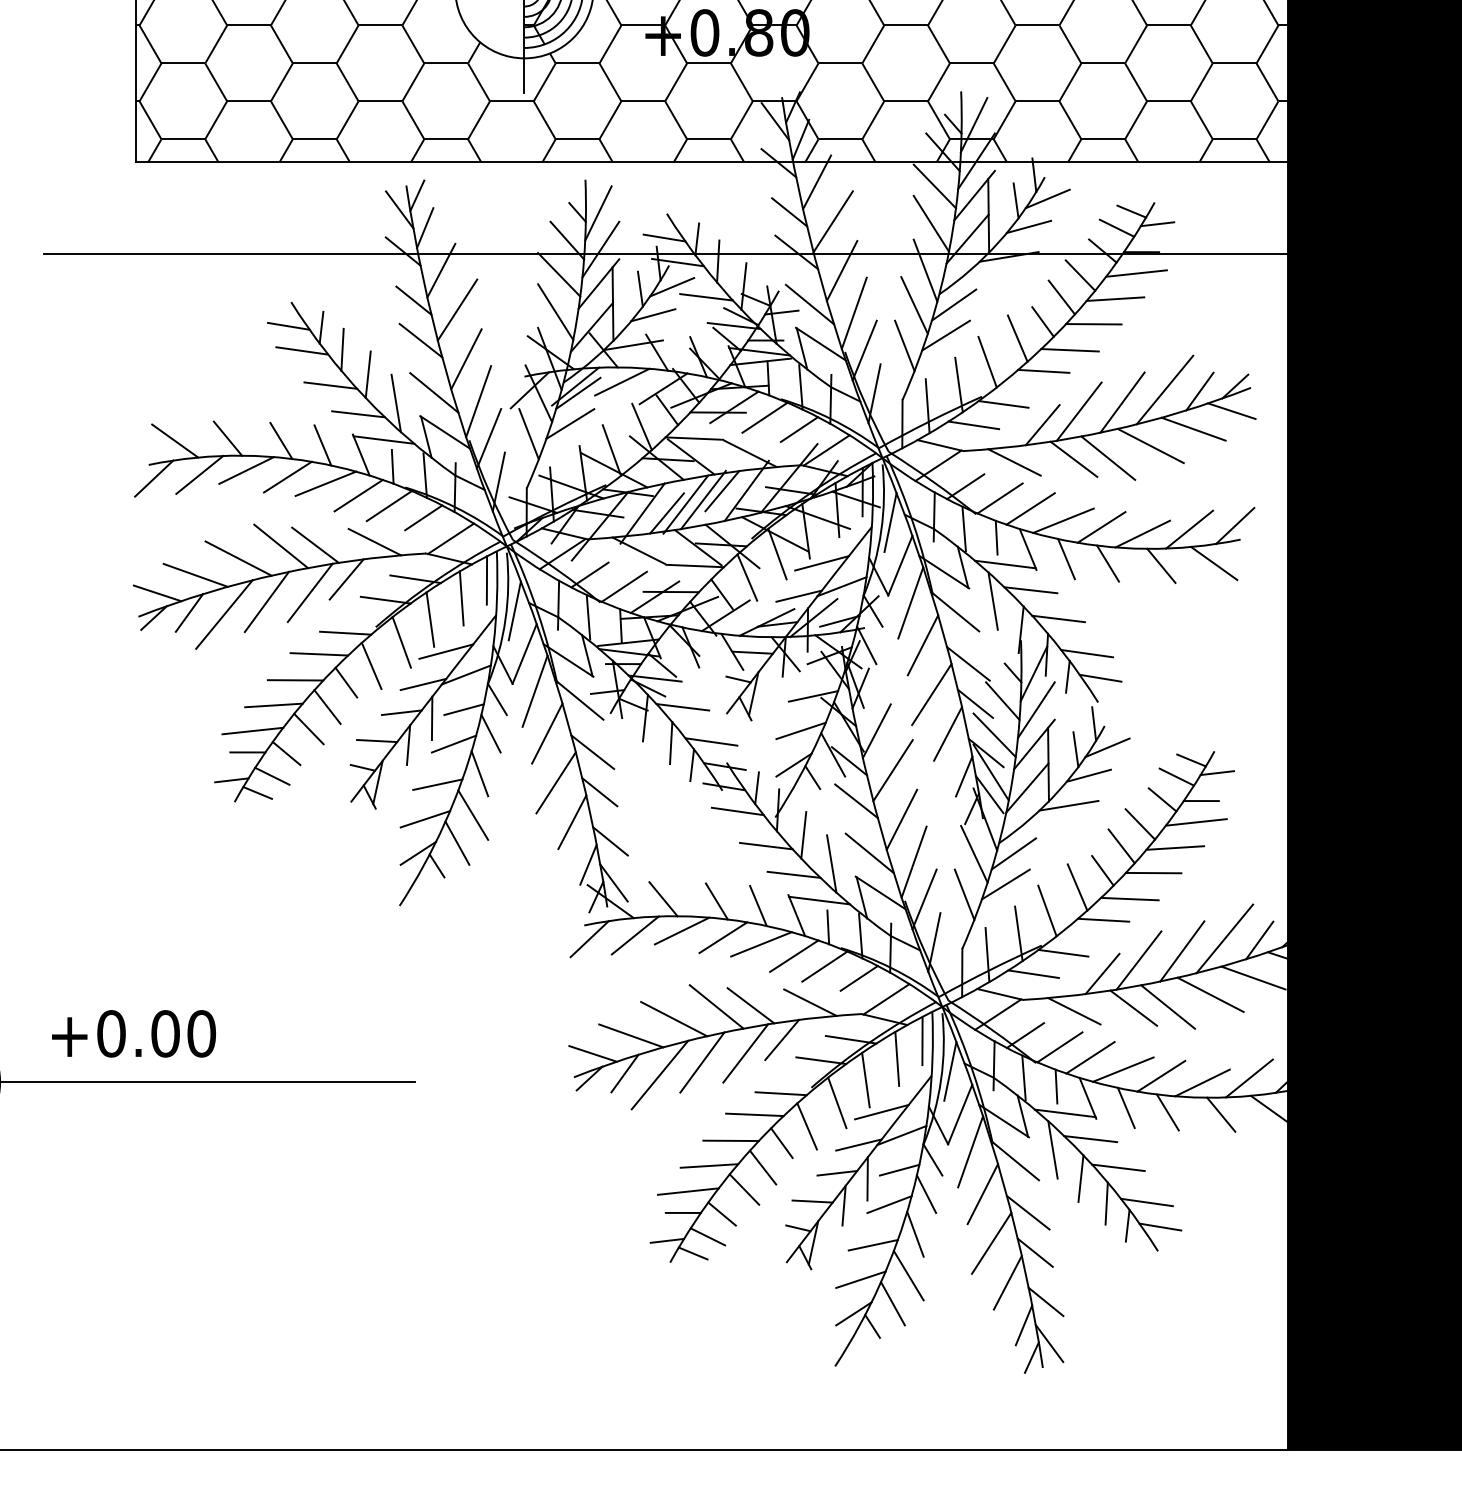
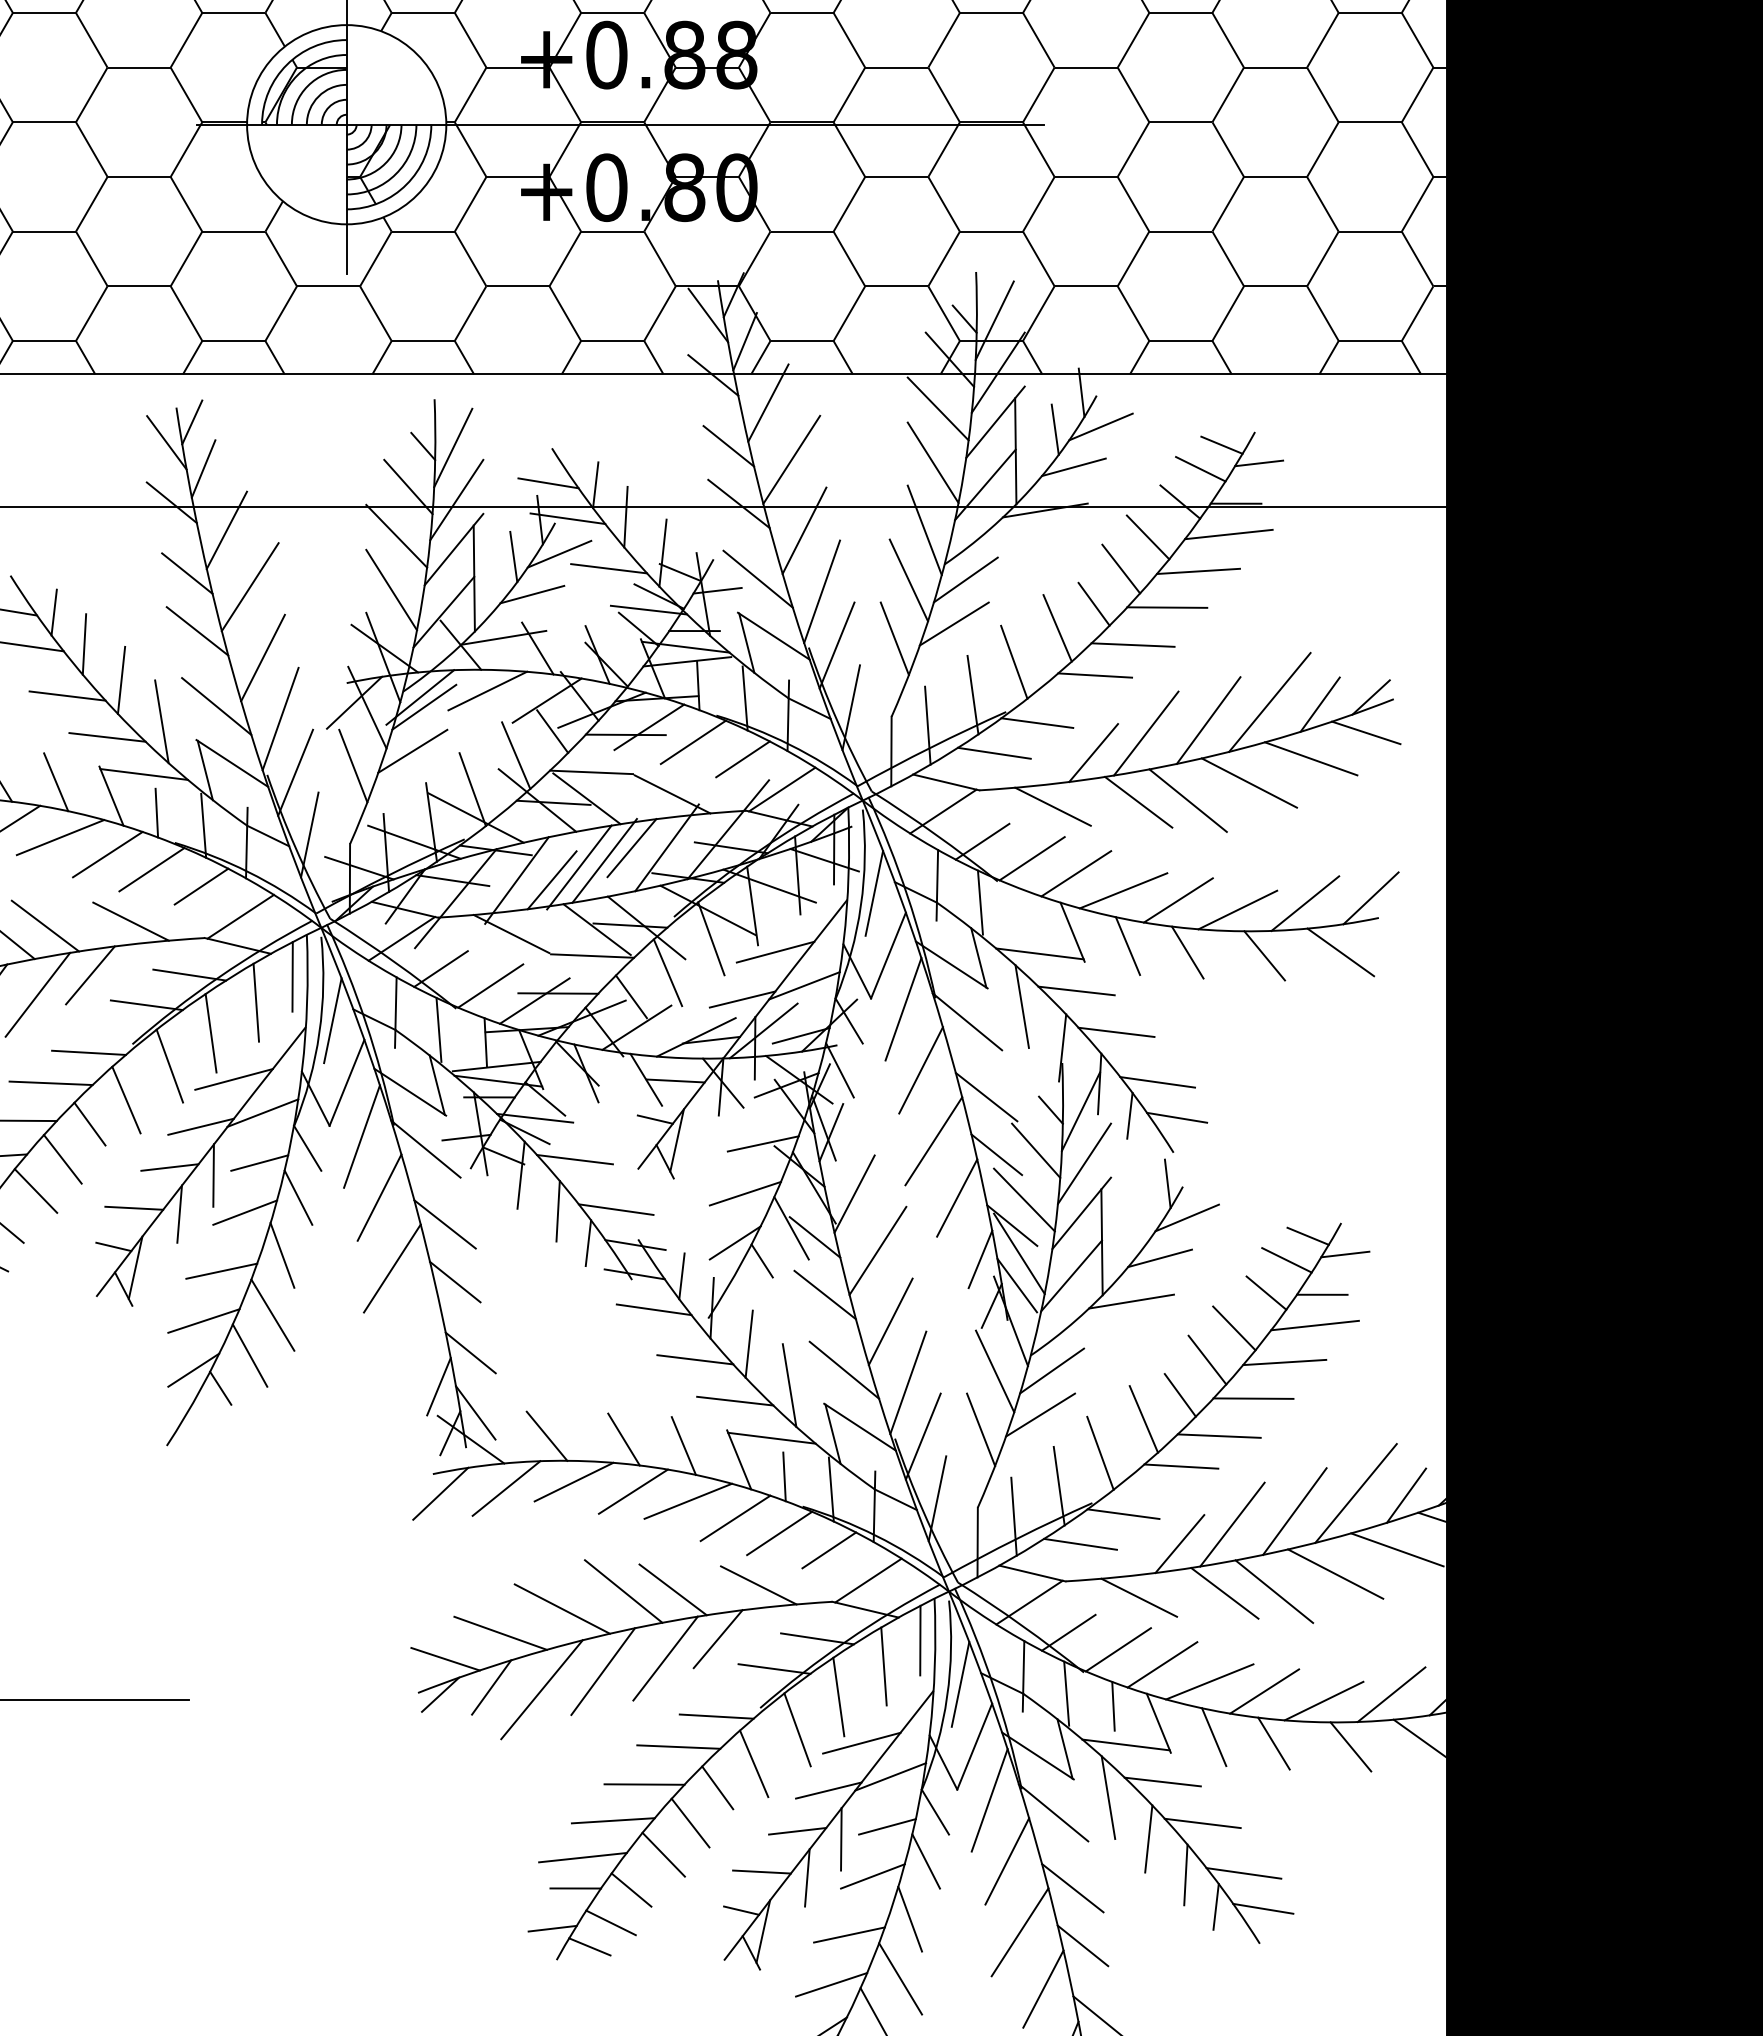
line: (996, 537) -> (1027, 914), removed
line: (1075, 749) -> (1140, 1220), removed
line: (572, 822) -> (415, 1325), removed

